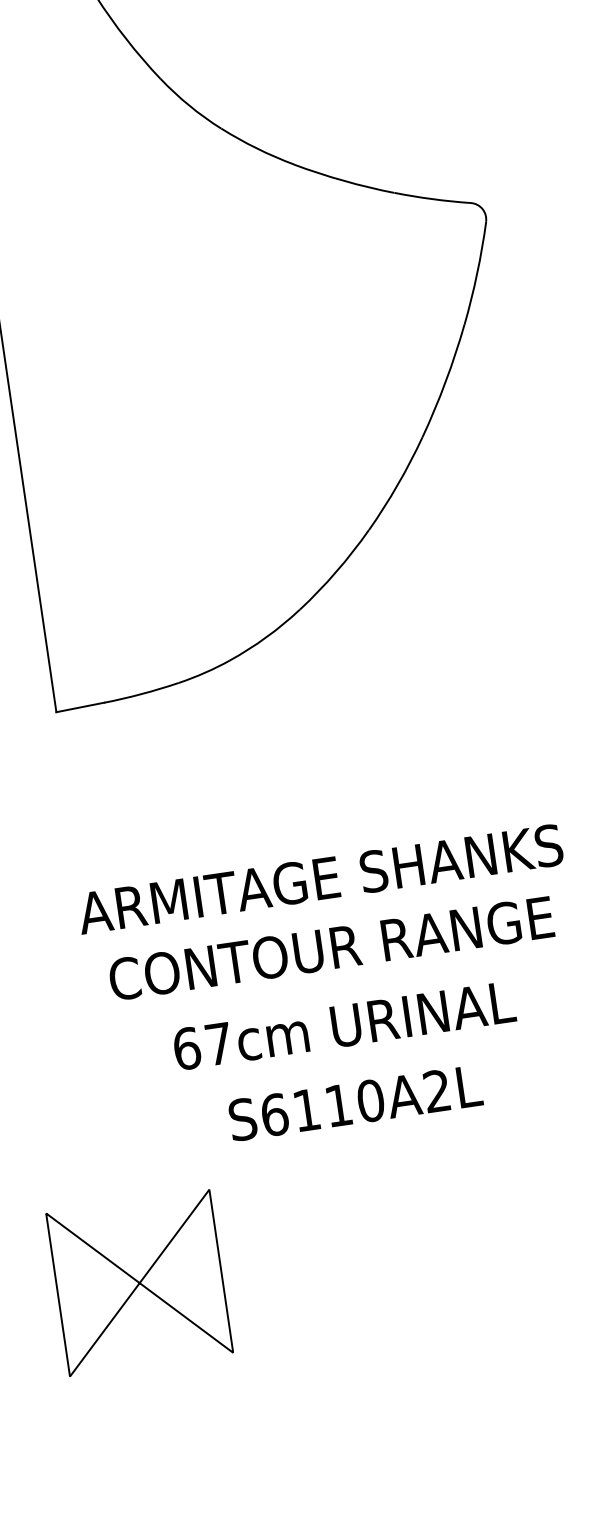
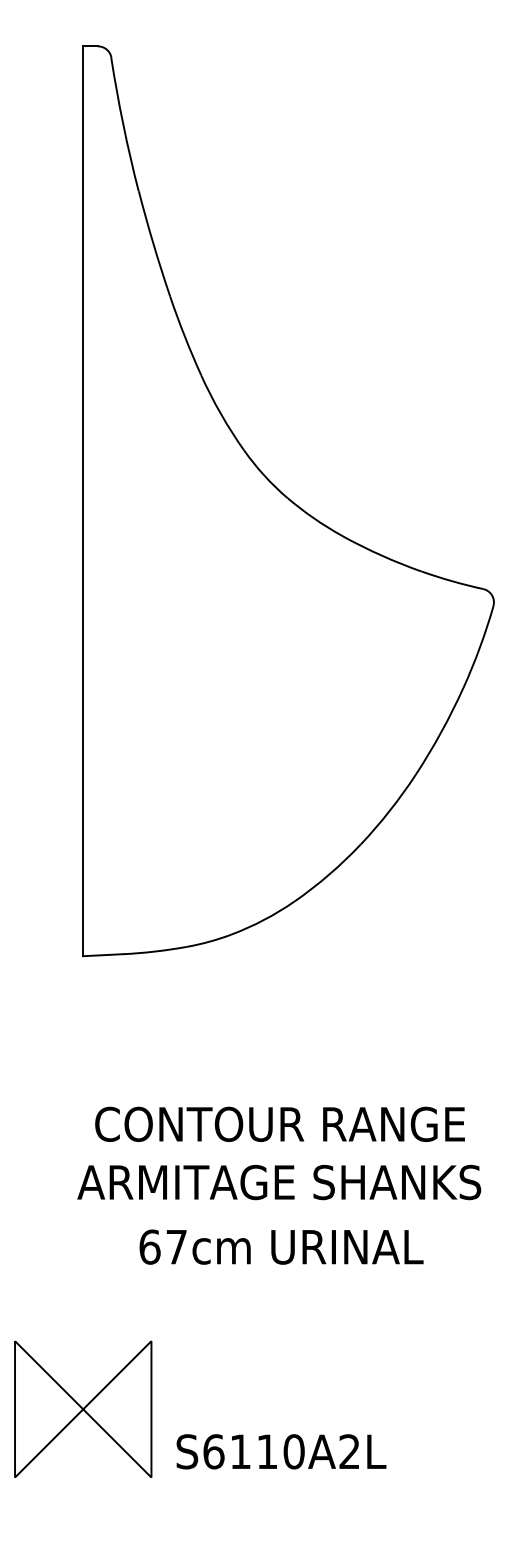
text: (320, 878) -> (279, 1123), ARMITAGE SHANKS -> CONTOUR RANGE
text: (330, 948) -> (279, 1182), CONTOUR RANGE -> ARMITAGE SHANKS
text: (355, 1102) -> (281, 1451), moved
part: (139, 1282) -> (83, 1408), moved

